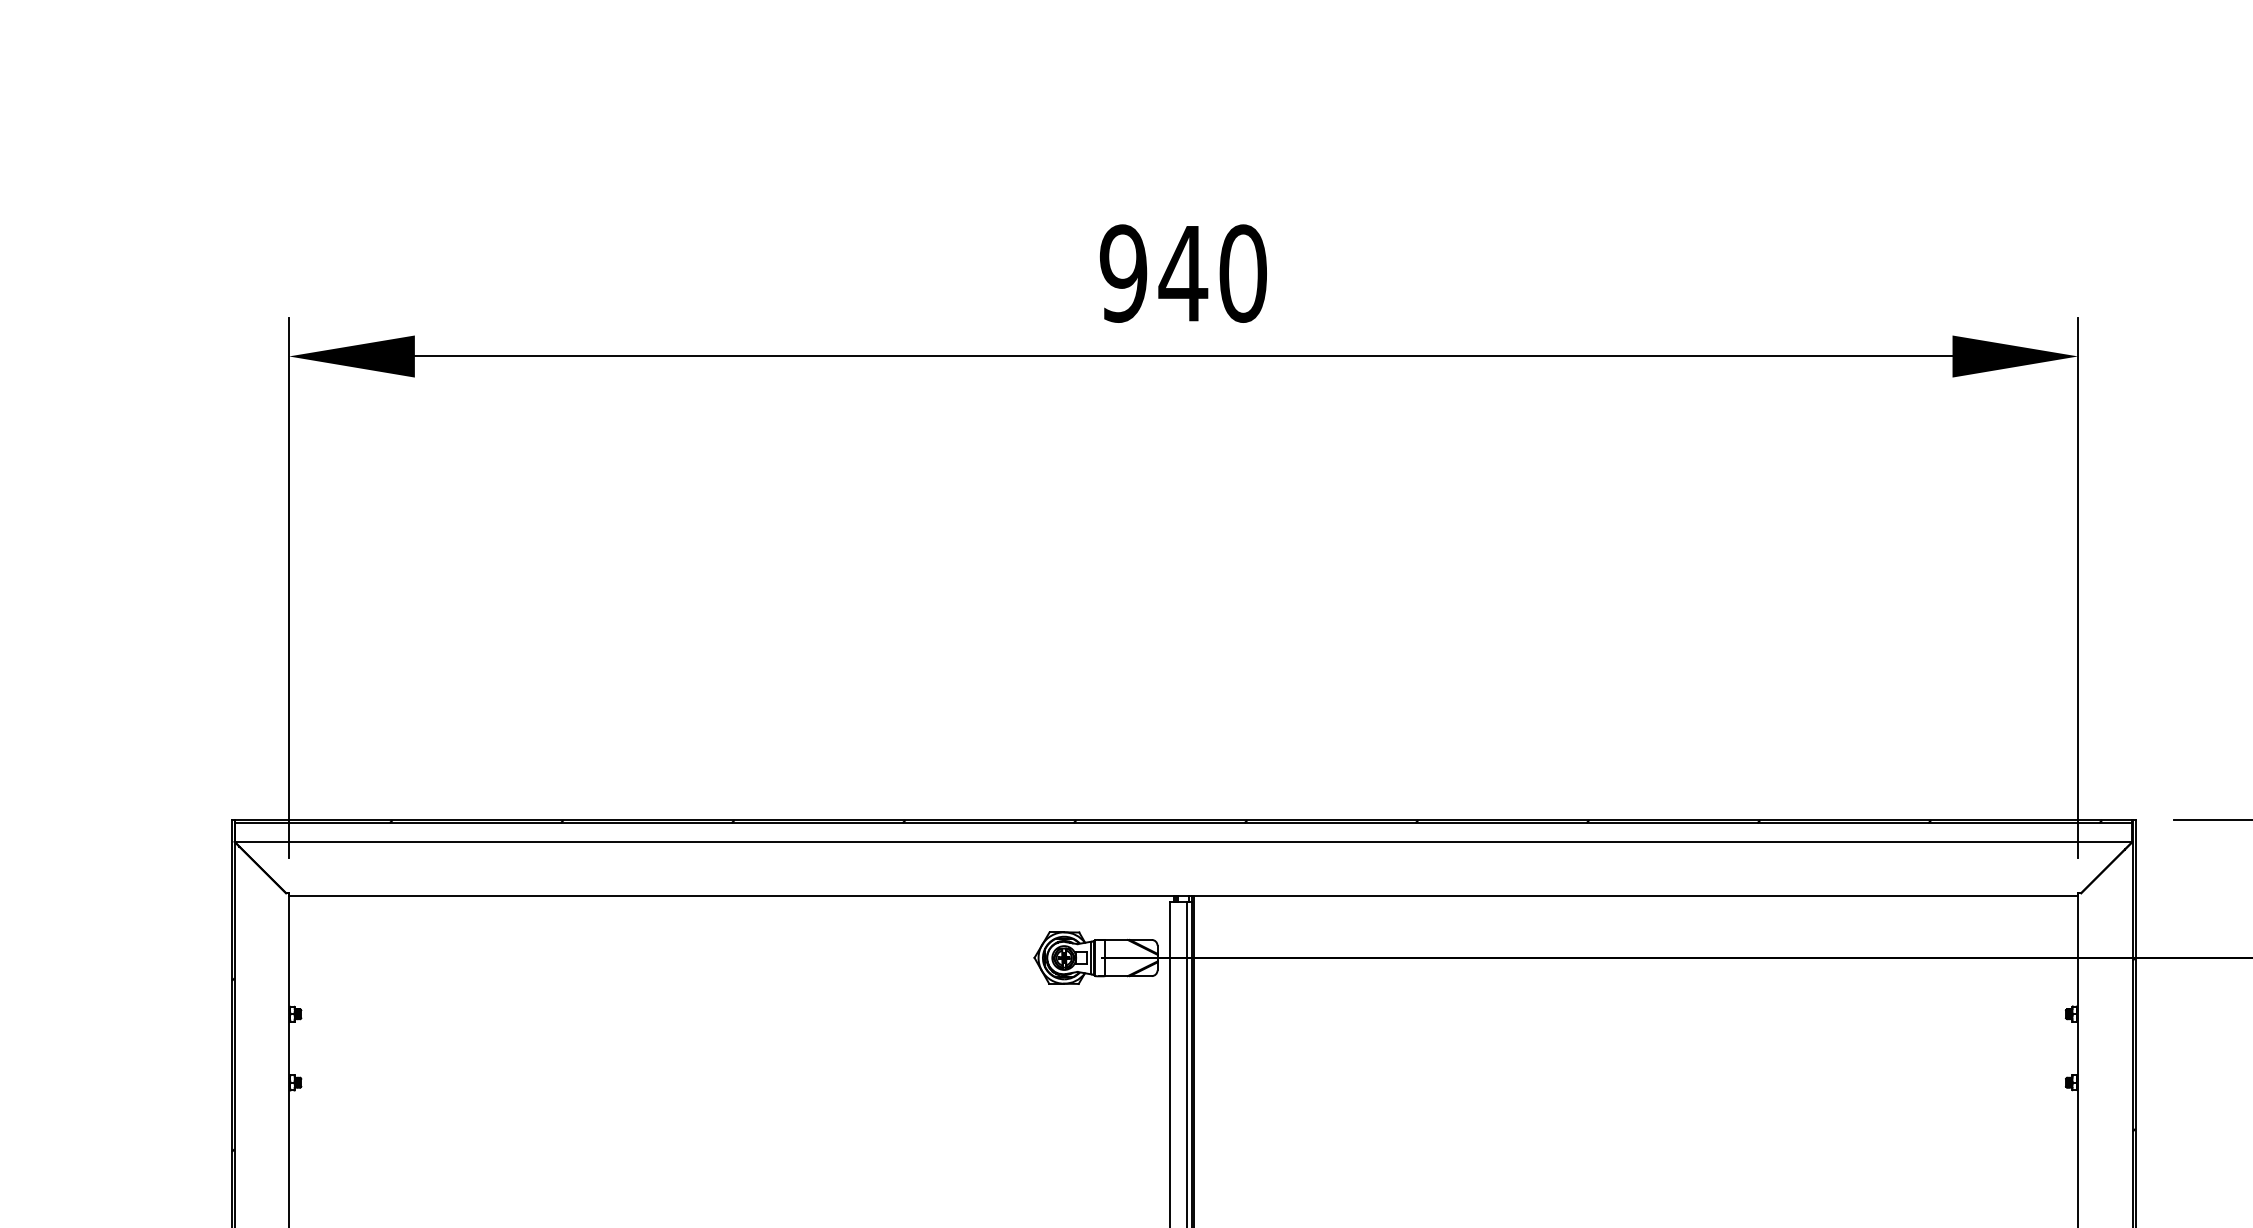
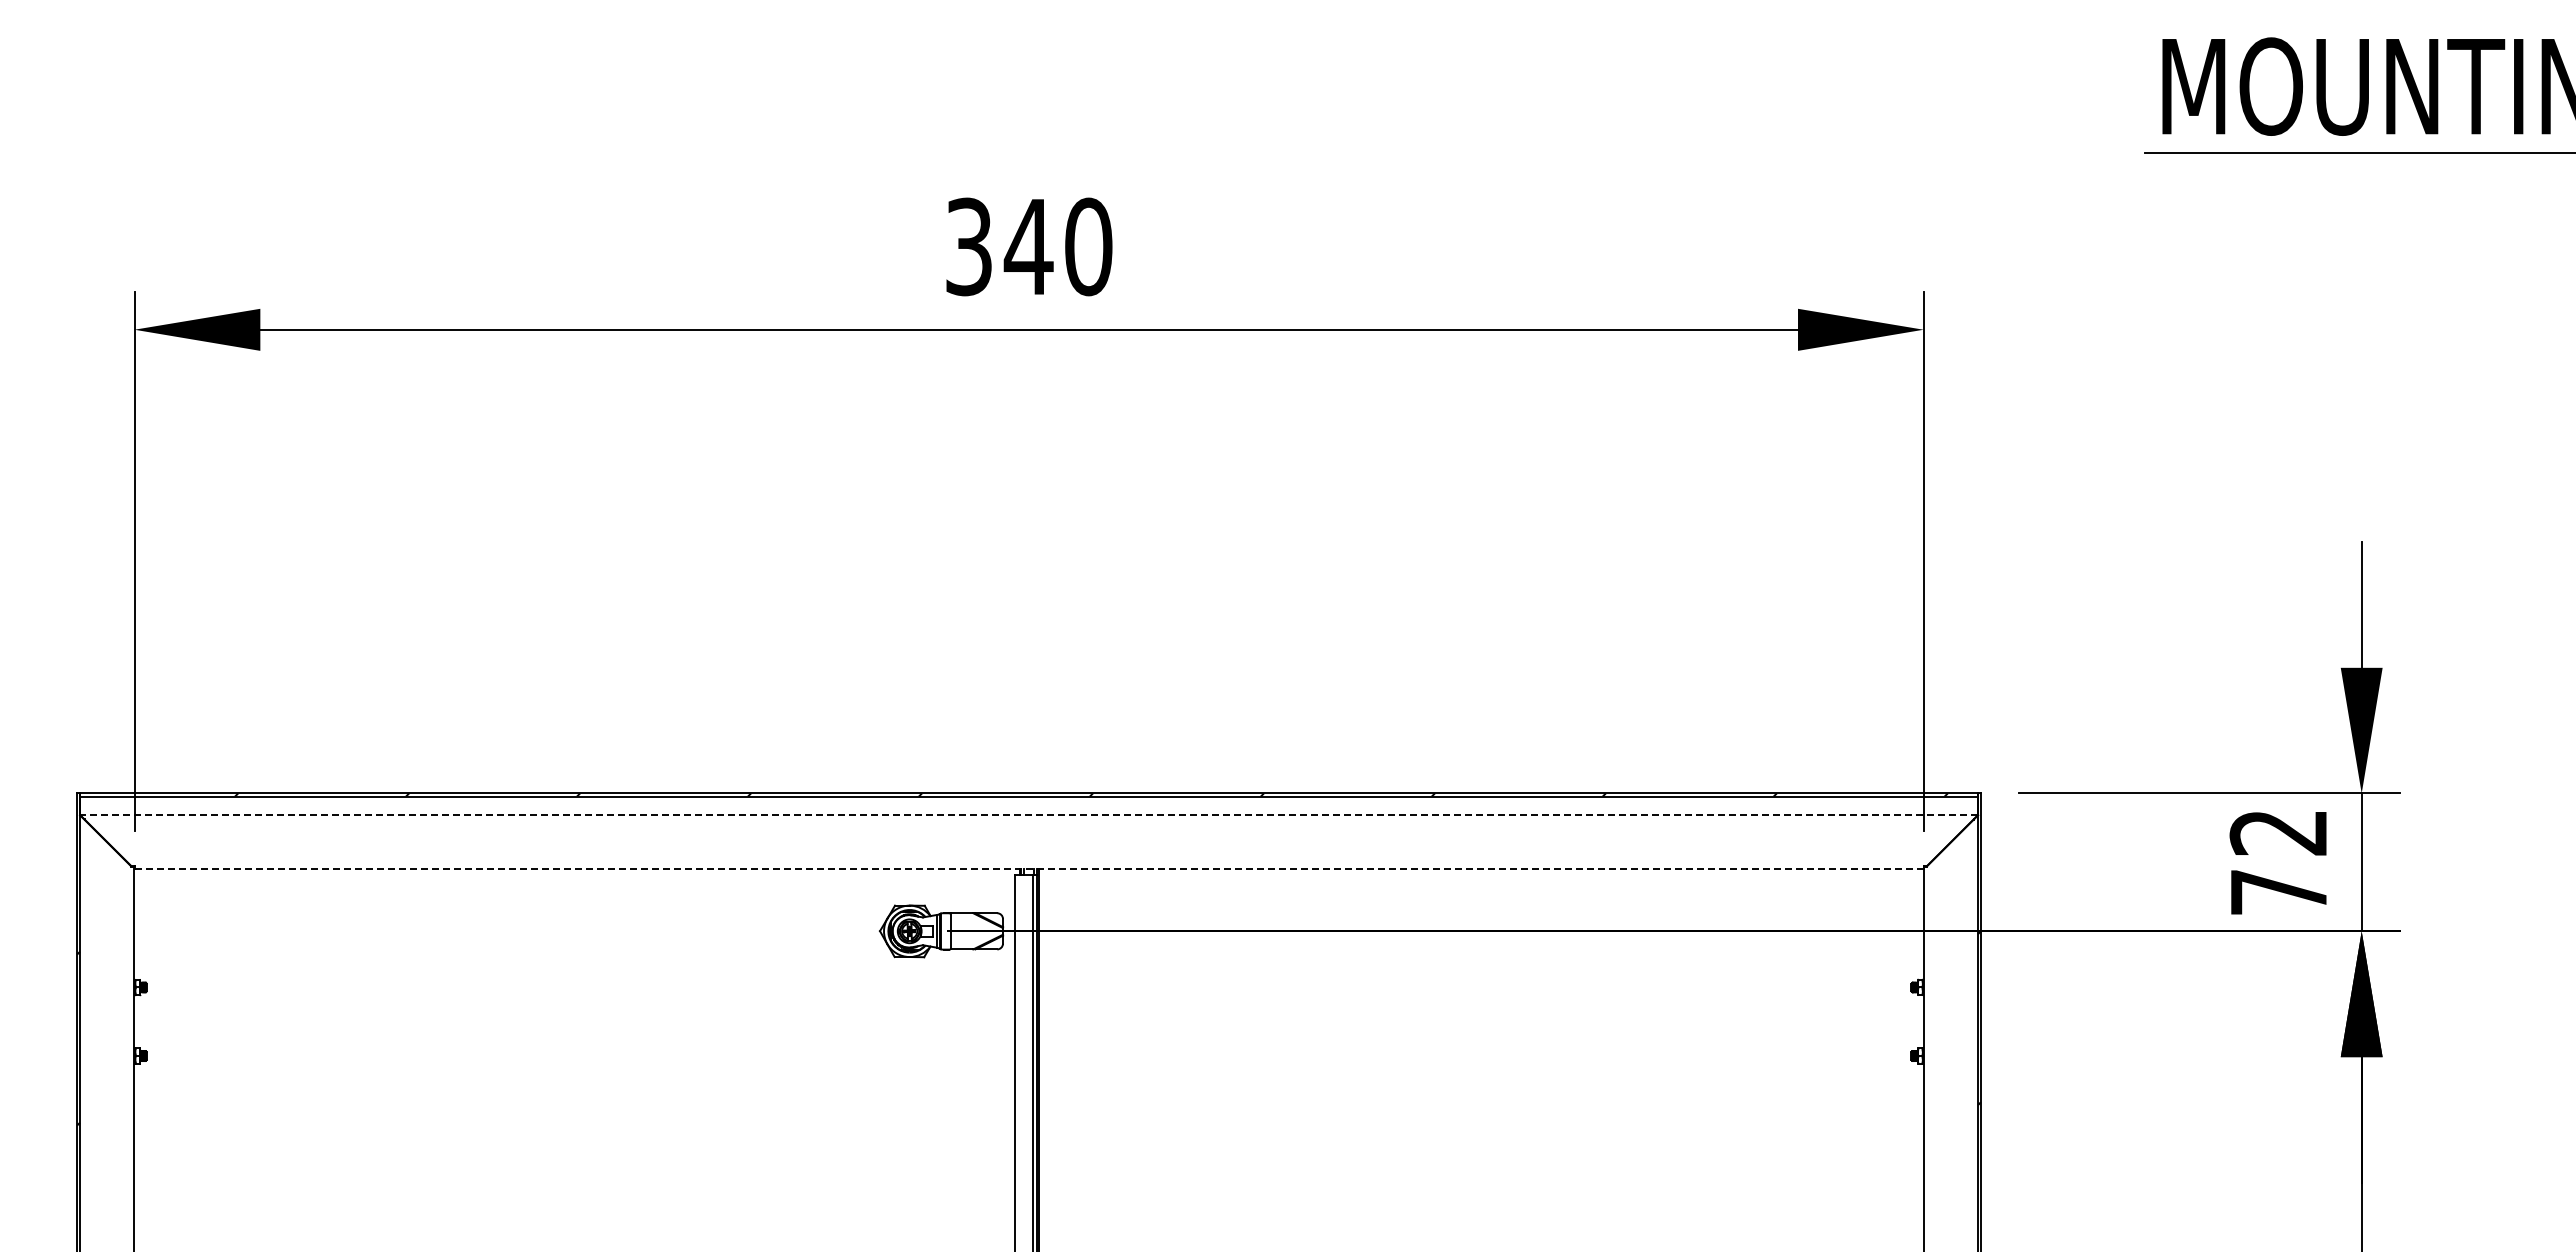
text: (1123, 273) -> (968, 246), 940 -> 340
line: (1184, 841) -> (1029, 814), solid -> dashed
line: (1184, 896) -> (1029, 869), solid -> dashed

